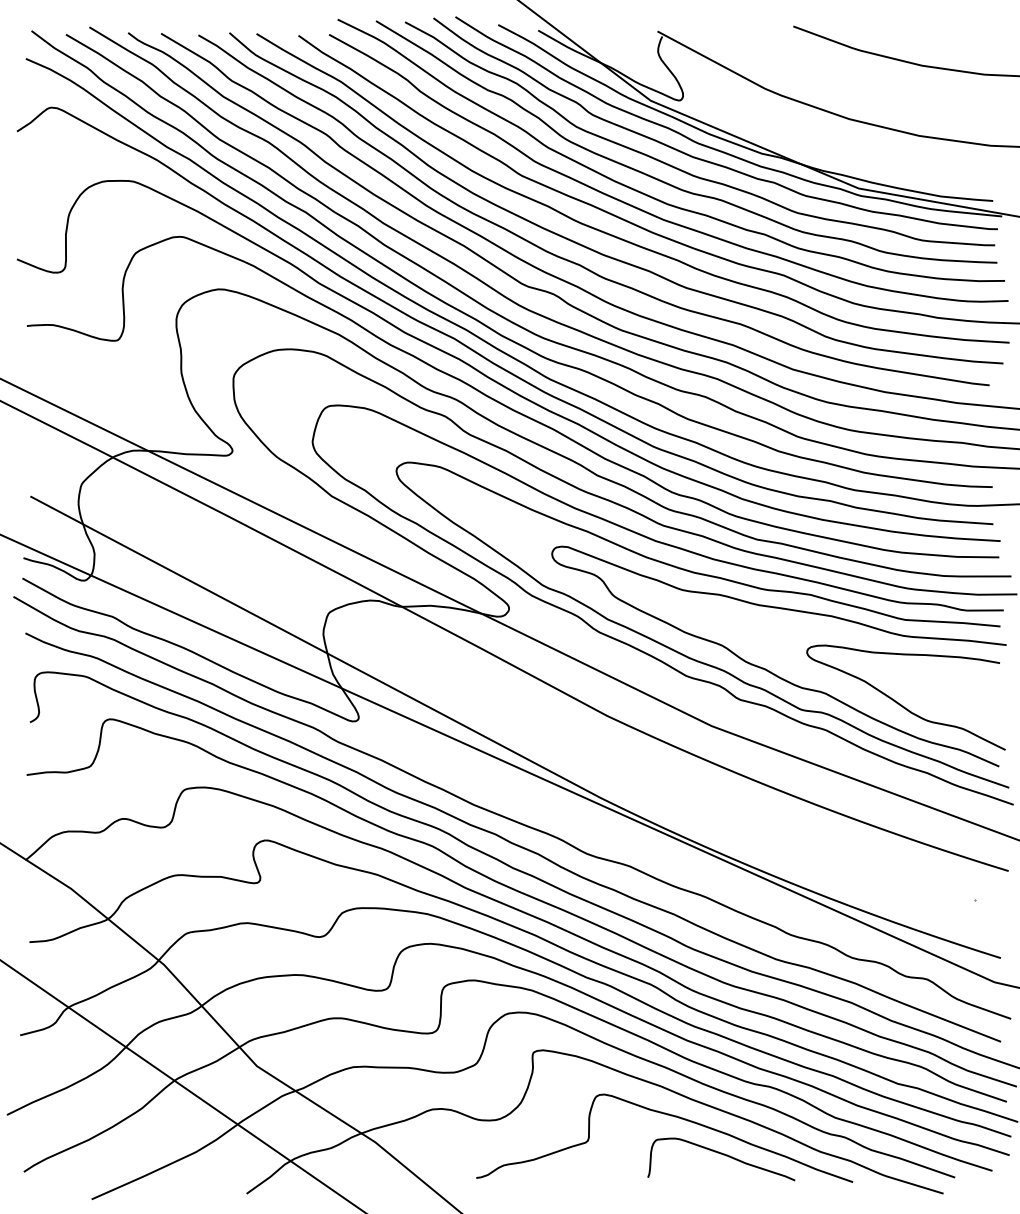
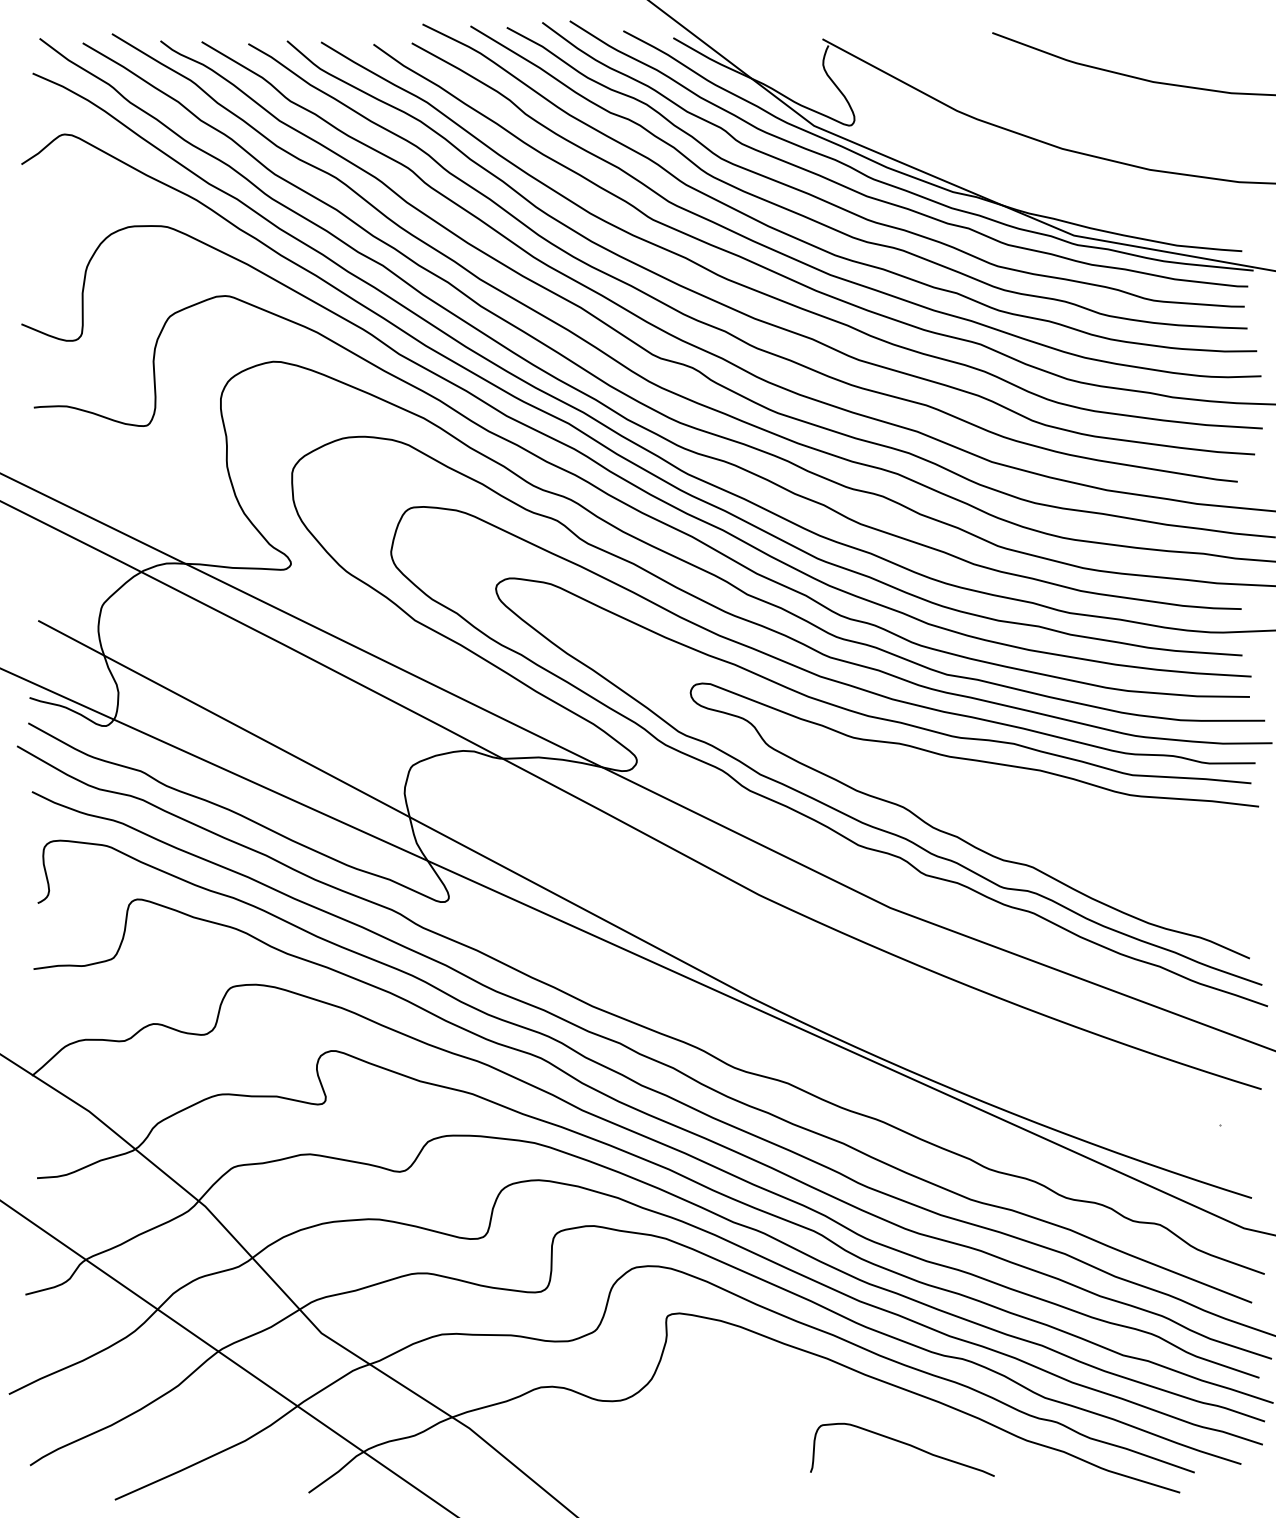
curve: (902, 704) -> (1128, 881), removed
curve: (672, 1116) -> (841, 1396), removed

